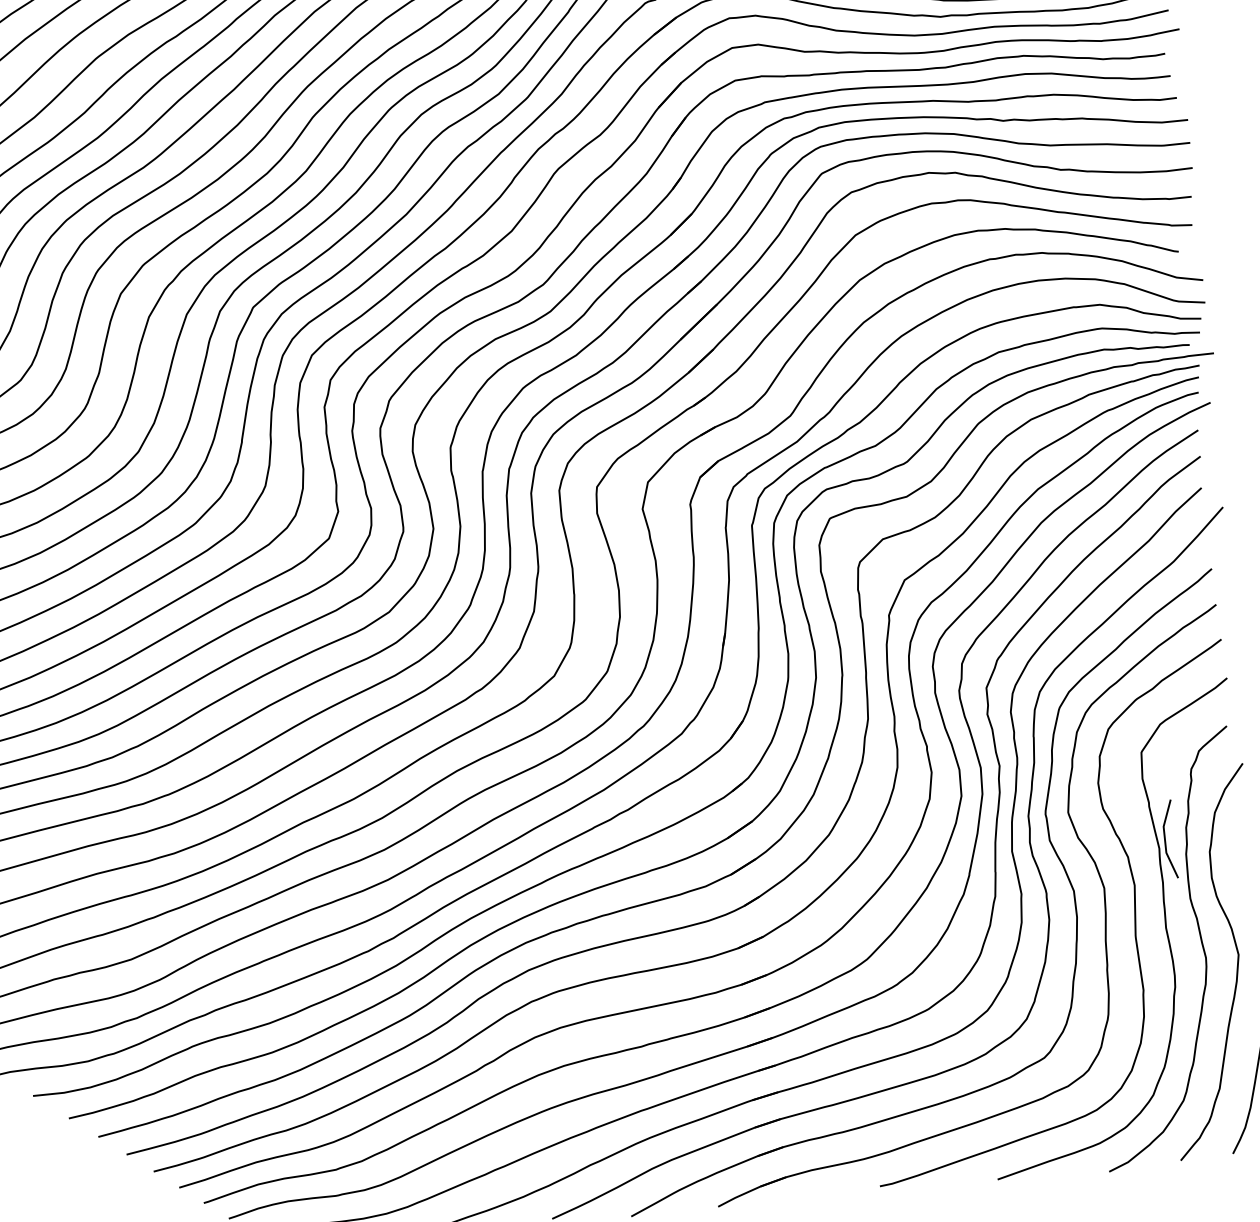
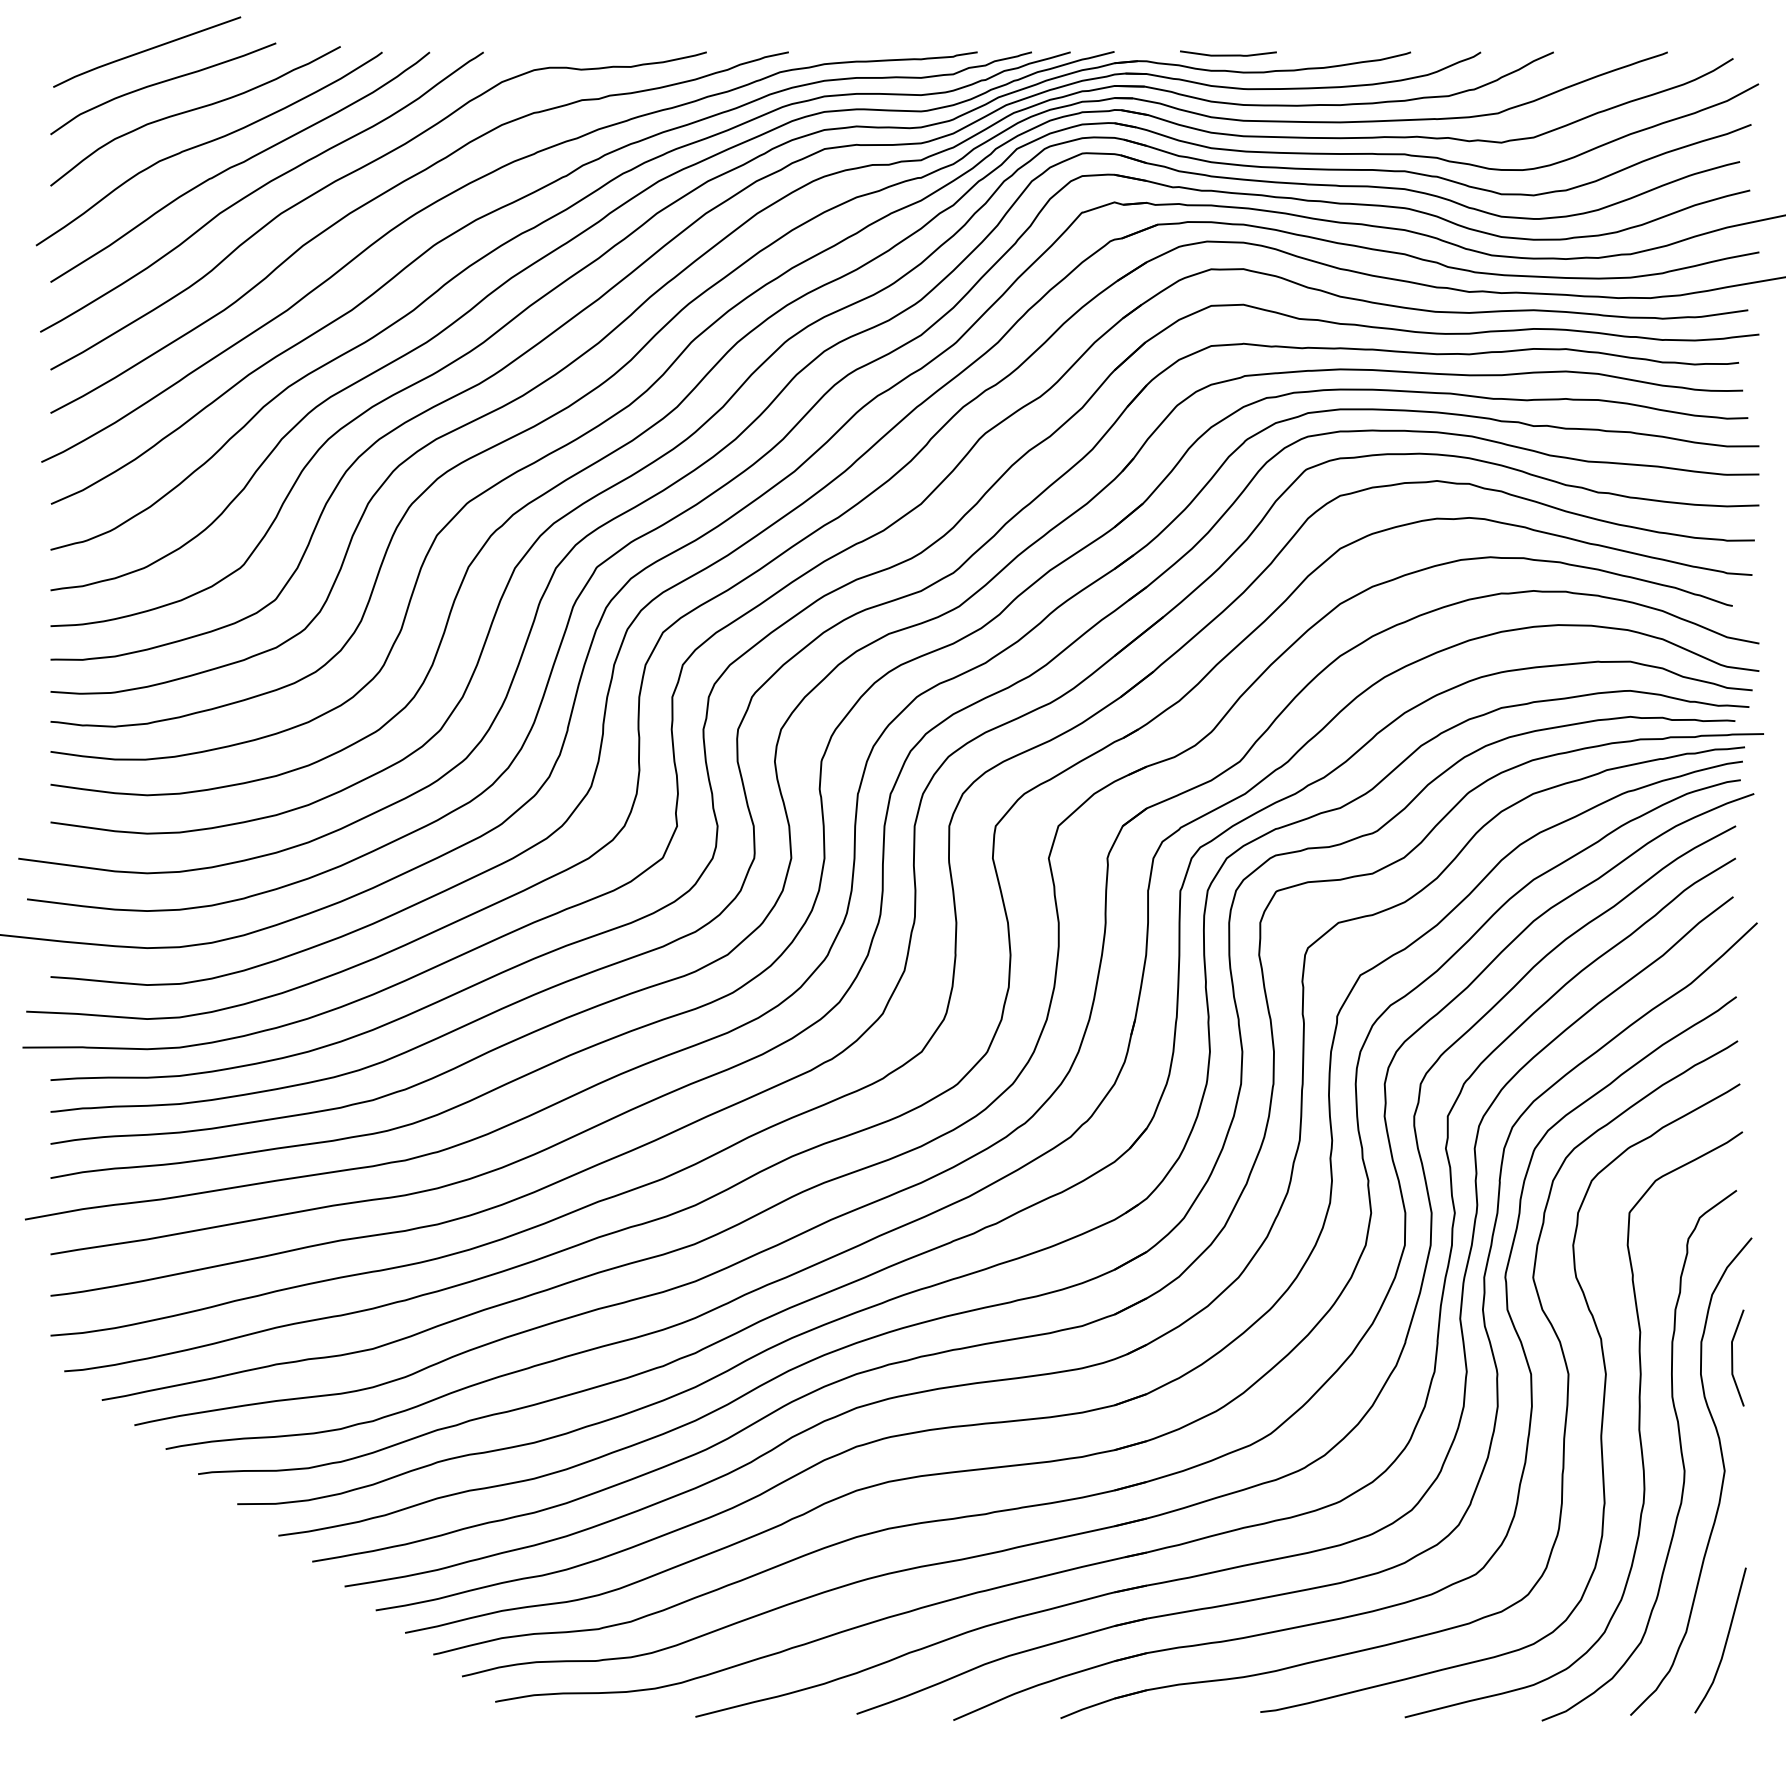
line: (1166, 839) -> (1733, 1357), moved

